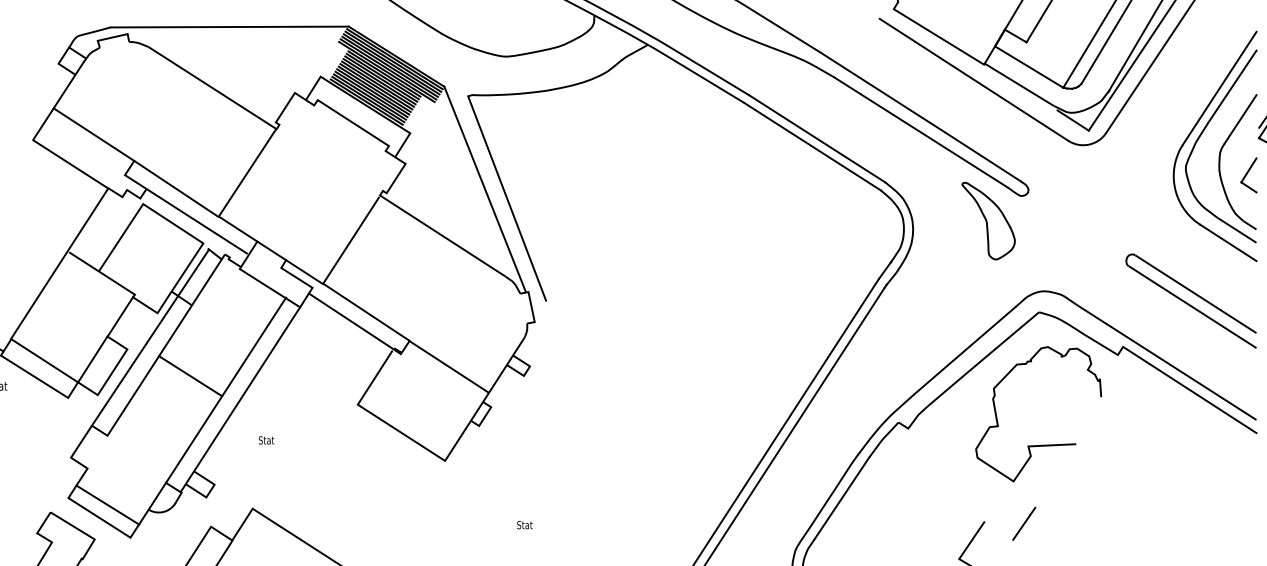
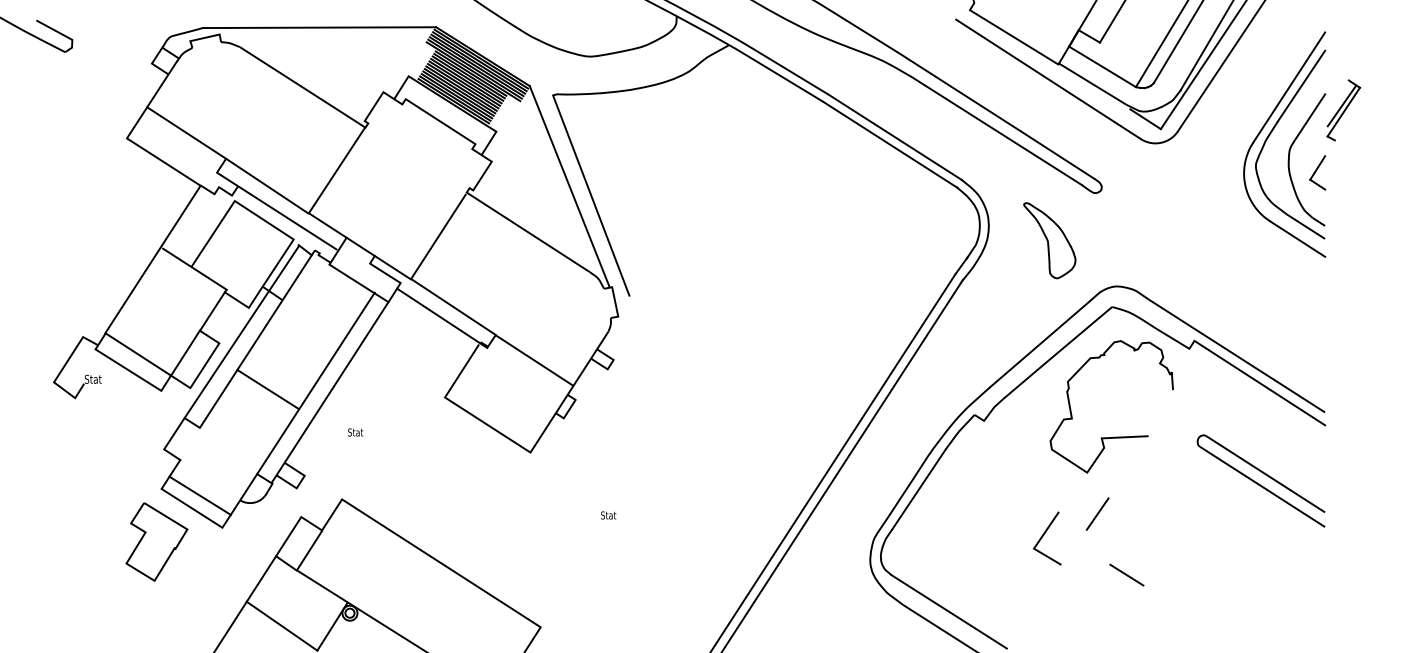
part: (988, 220) -> (1049, 240), moved
part: (1190, 300) -> (1260, 480), moved
line: (189, 376) -> (267, 389), moved

